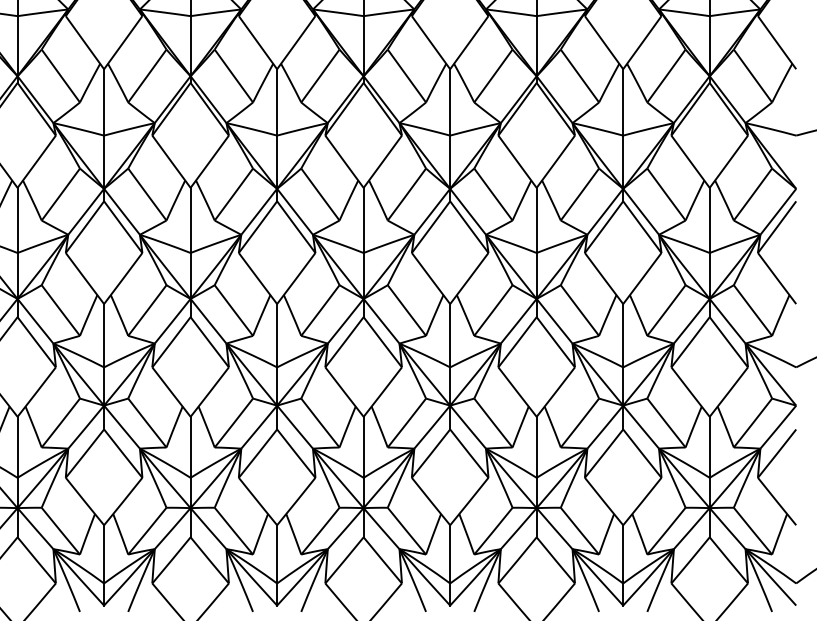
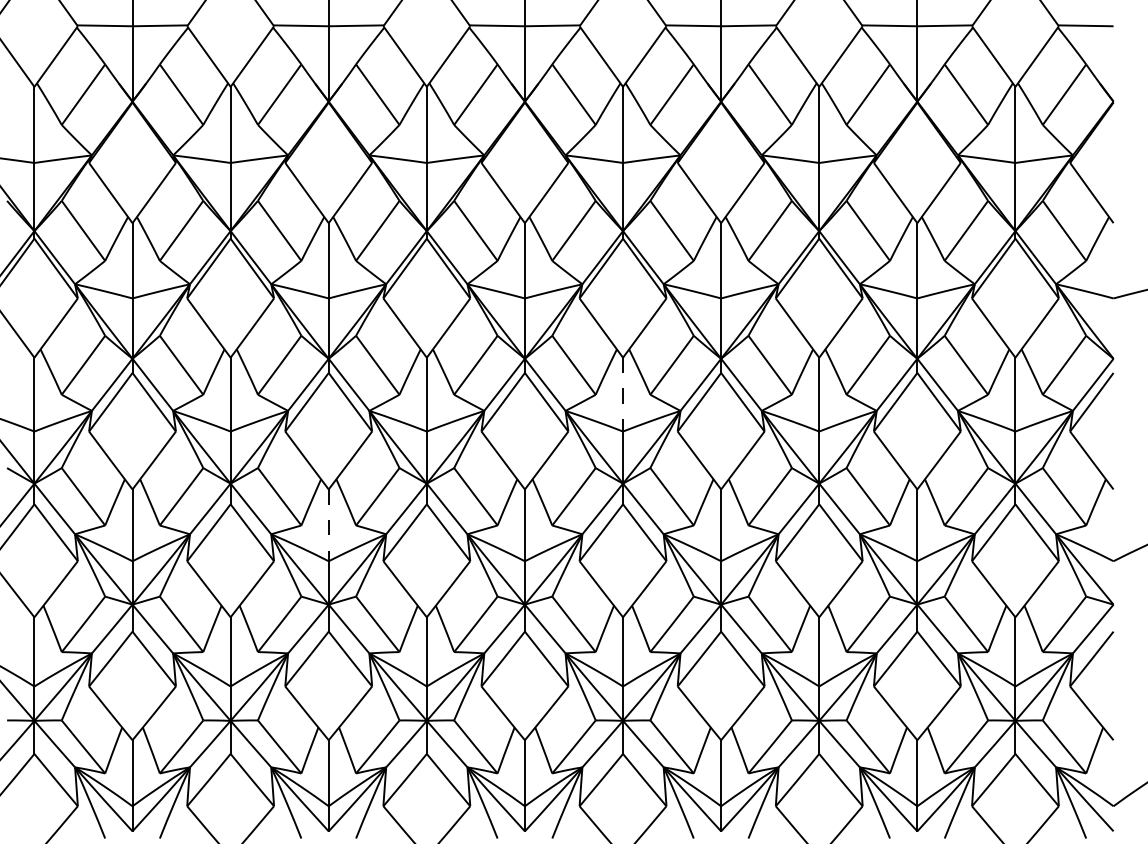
line: (364, 220) -> (623, 394), solid -> dashed
line: (103, 335) -> (328, 525), solid -> dashed

